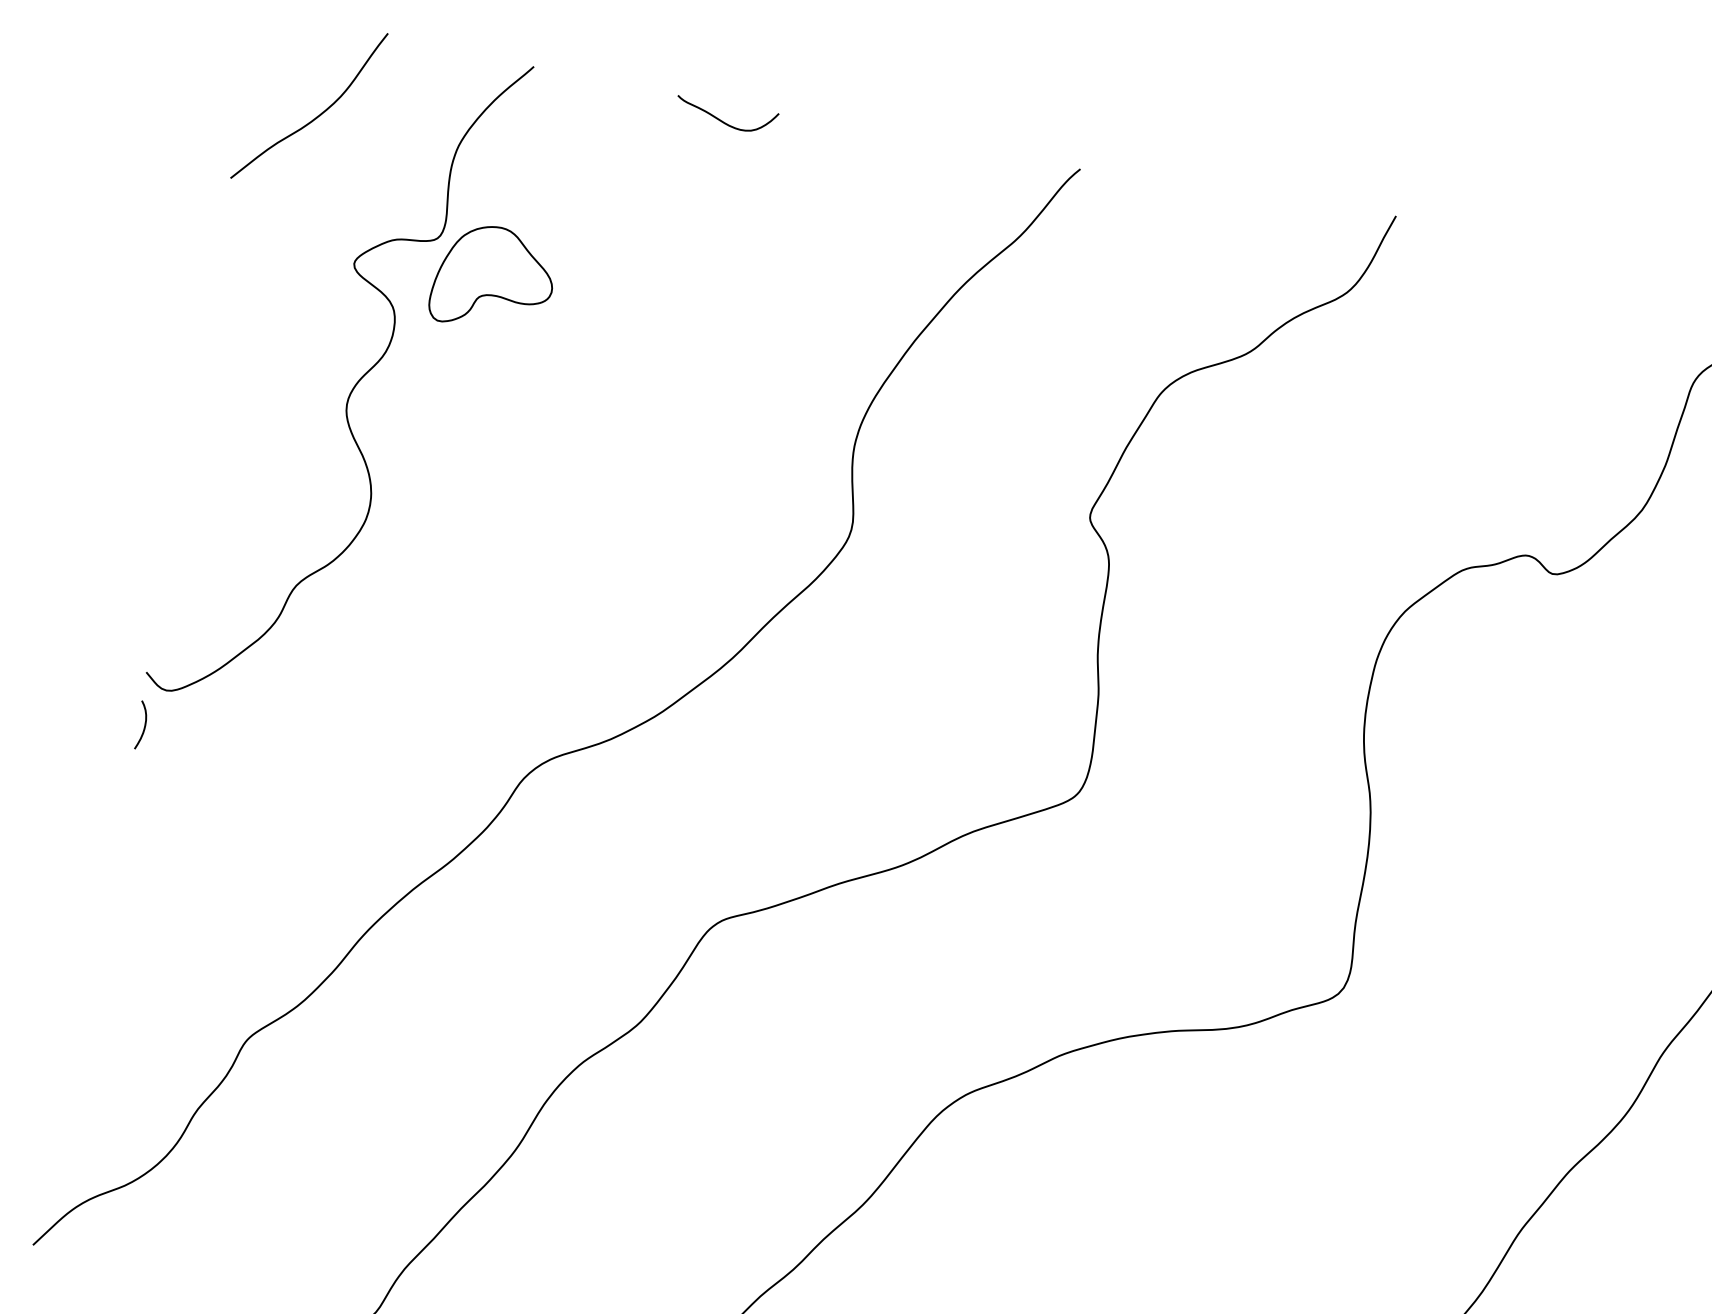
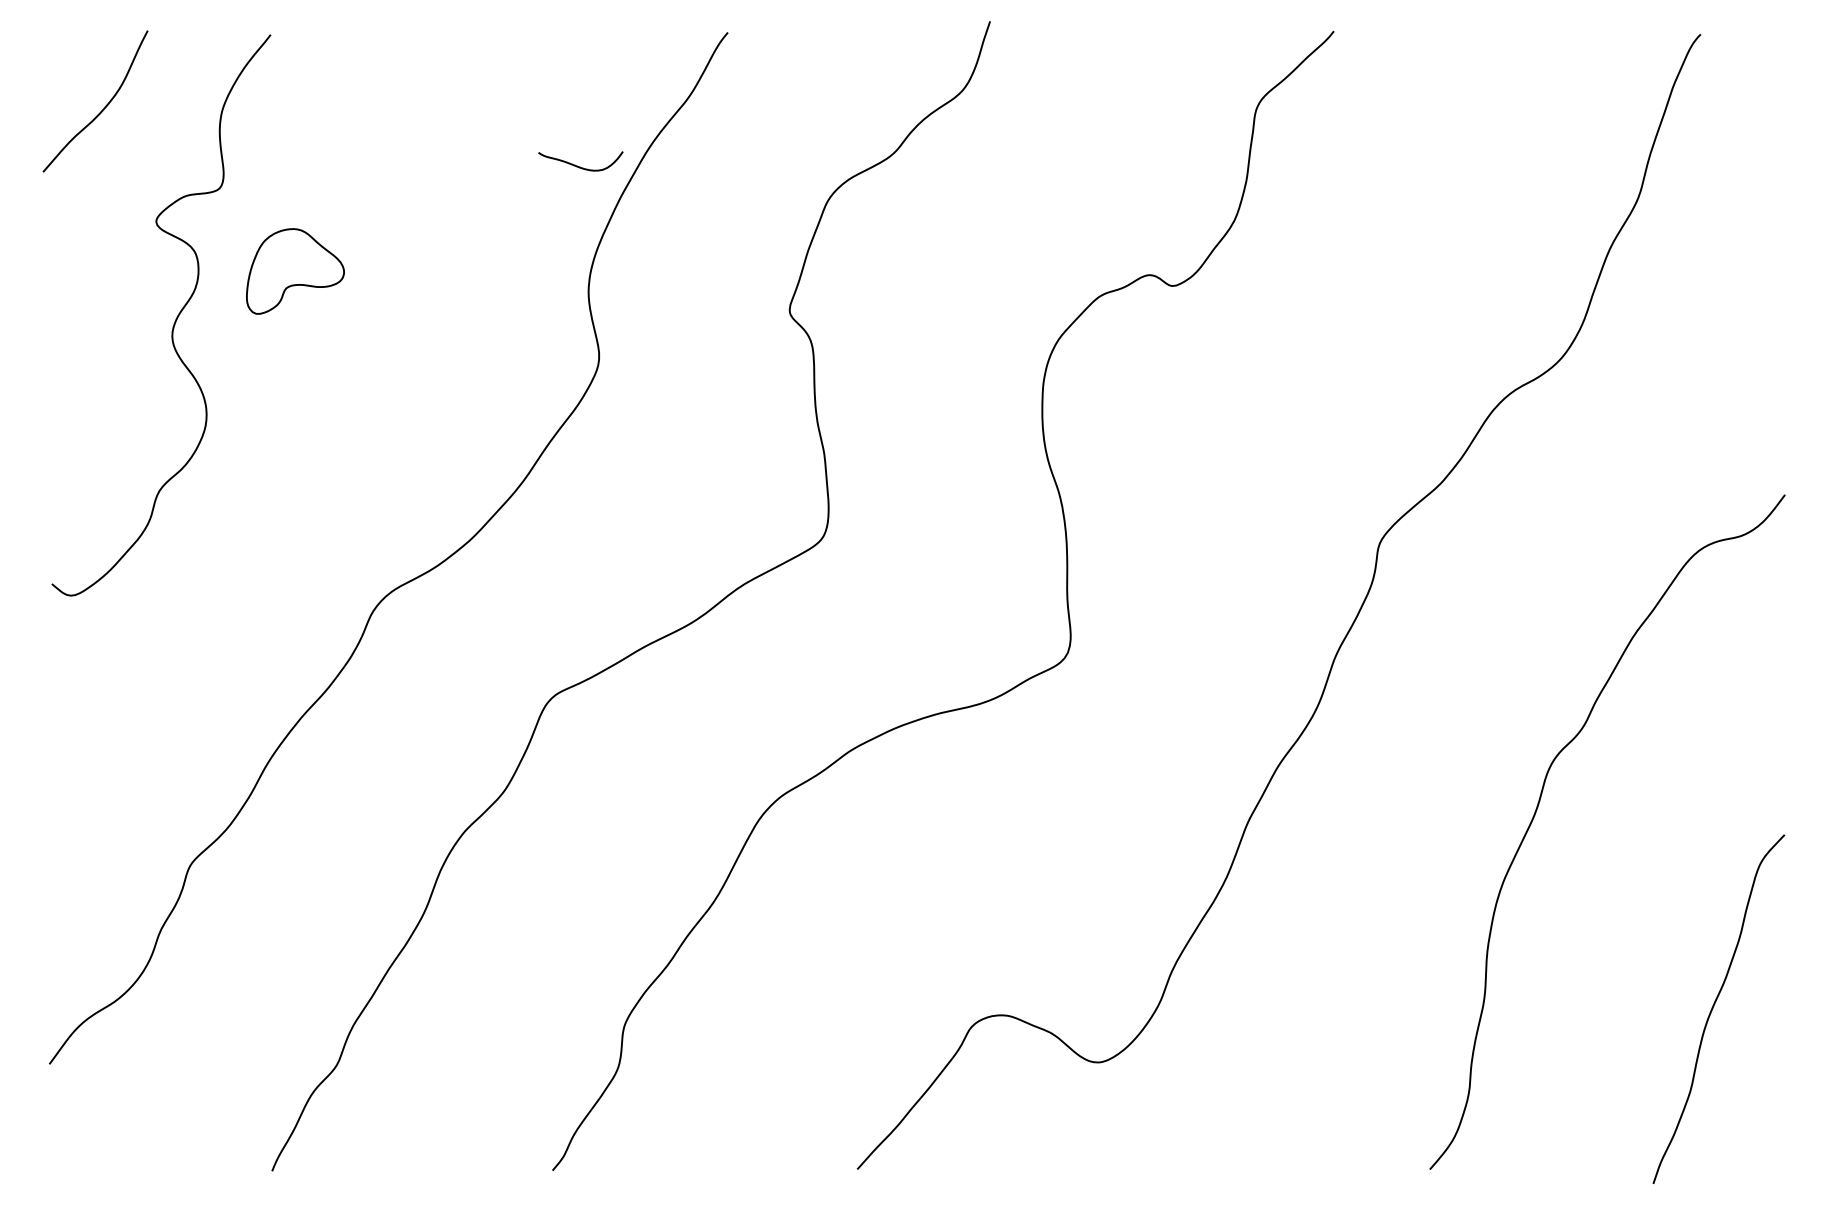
curve: (721, 119) -> (577, 165), moved
part: (493, 279) -> (295, 271), moved
curve: (144, 725) -> (58, 627), removed

